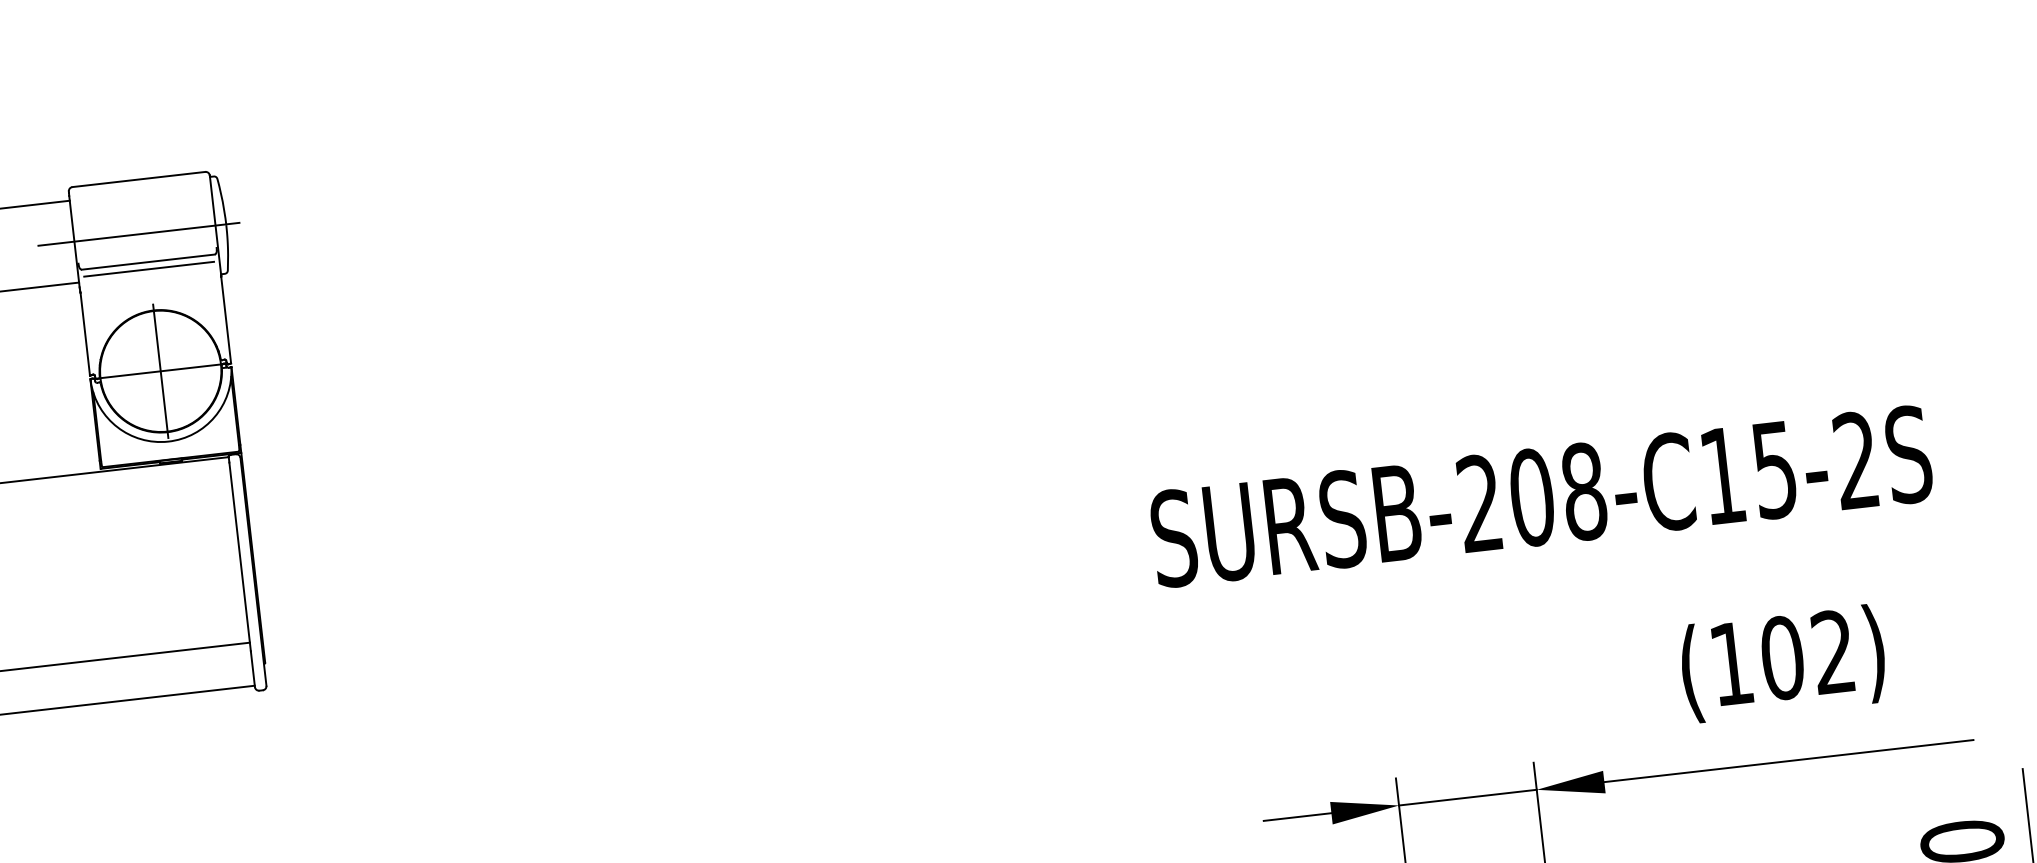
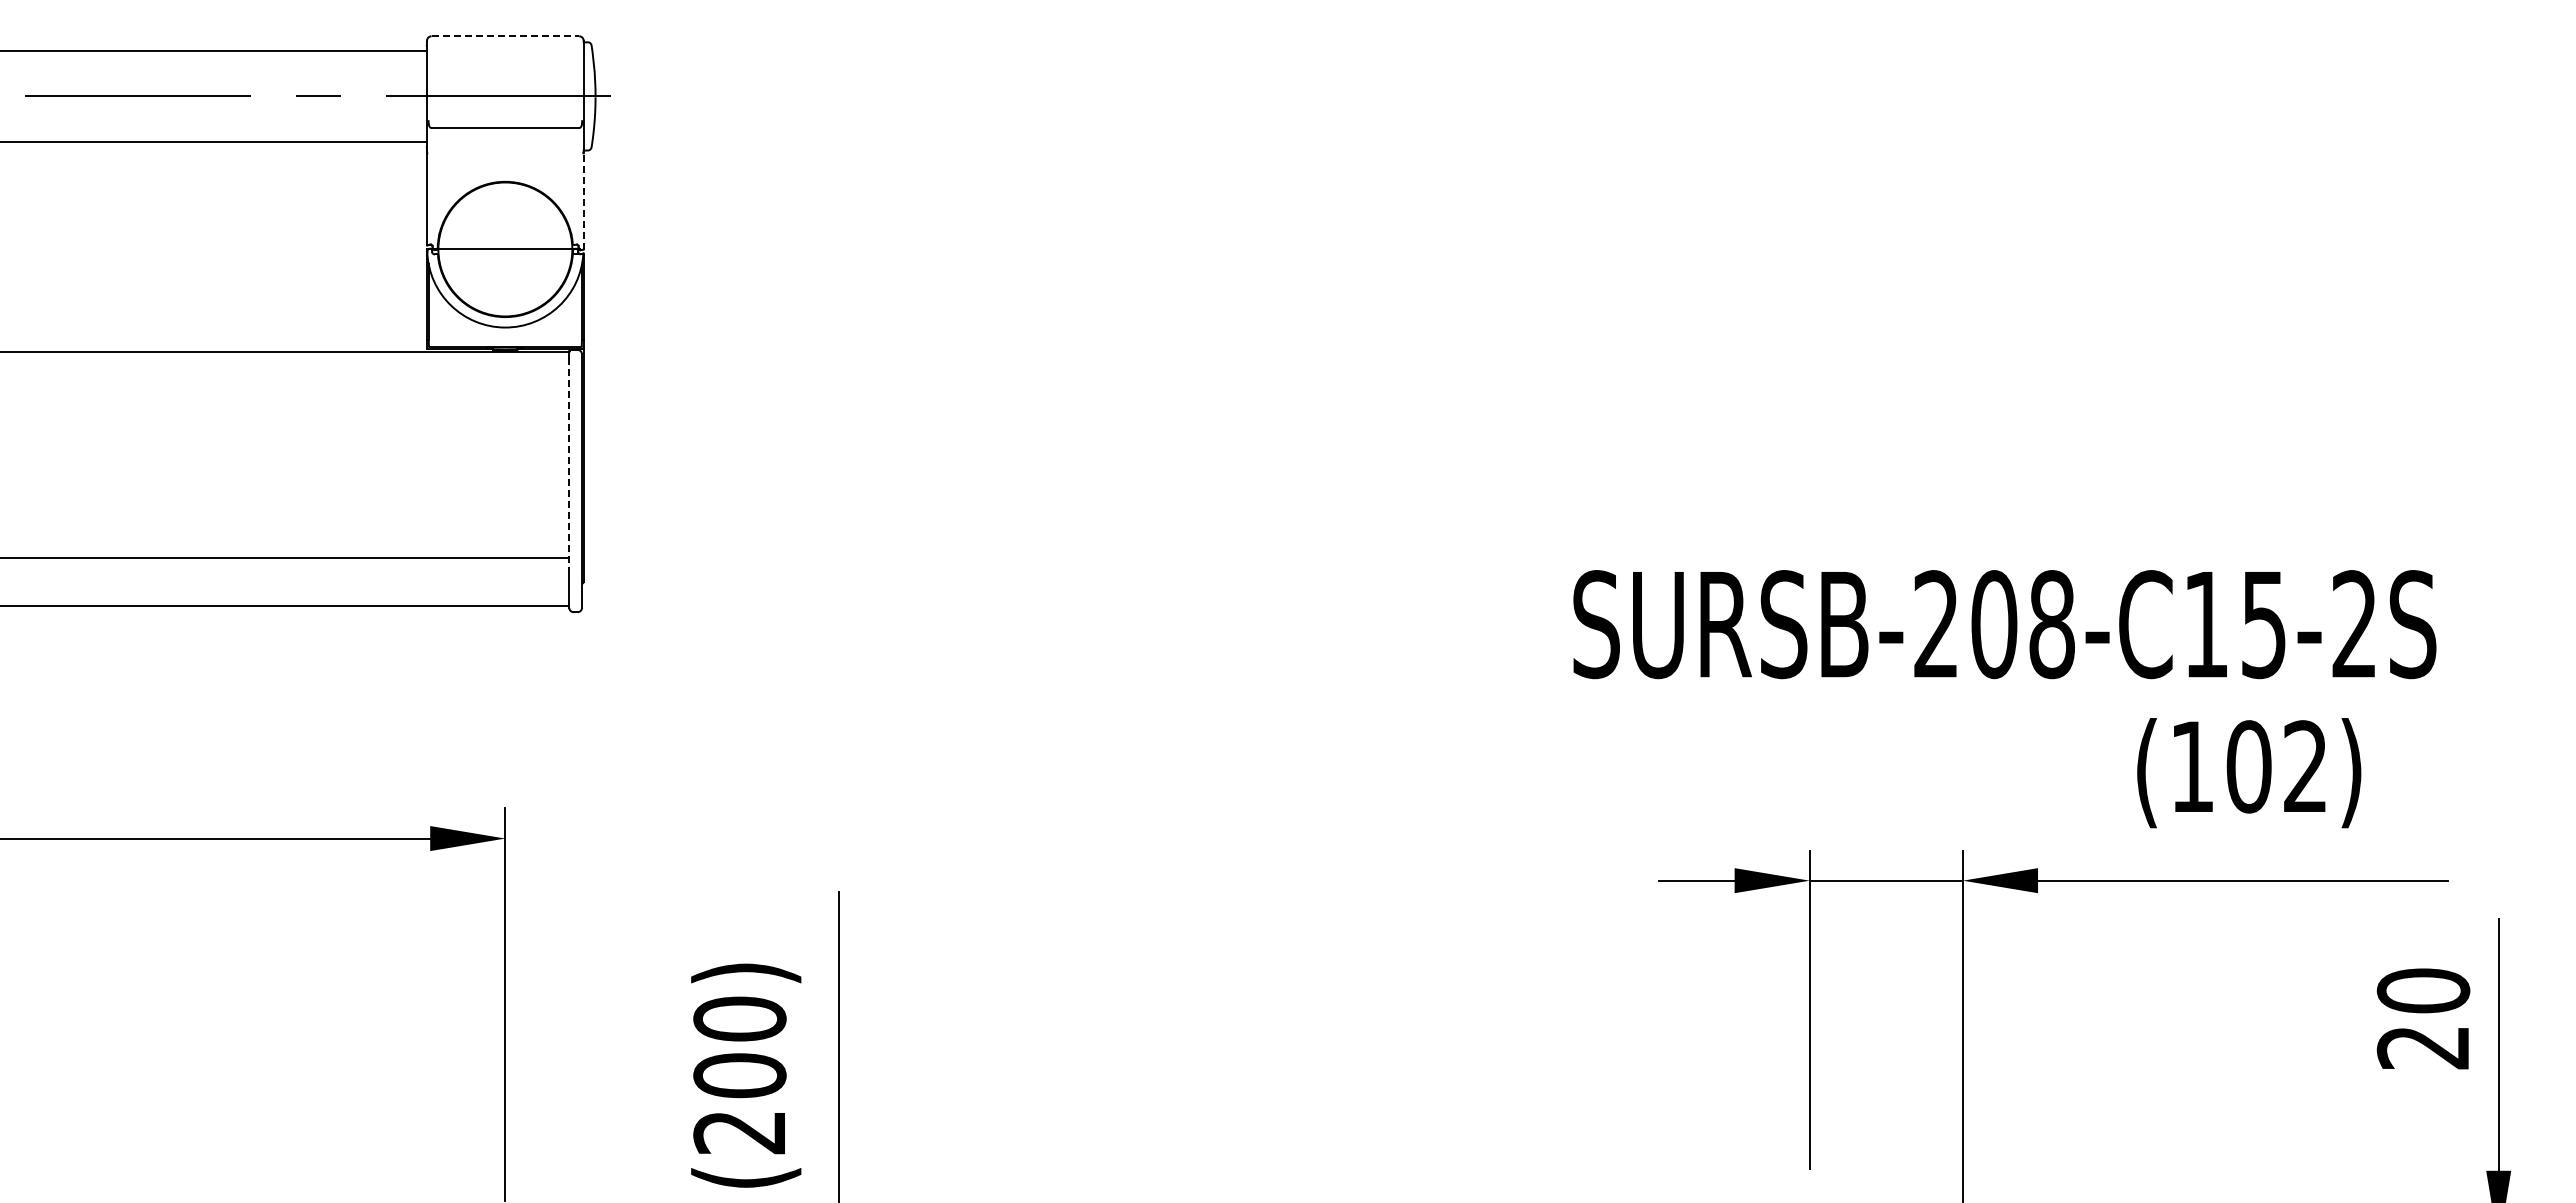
line: (139, 179) -> (505, 36), solid -> dashed
line: (149, 269) -> (505, 136), removed
line: (226, 320) -> (583, 201), solid -> dashed
line: (160, 371) -> (505, 249), removed
text: (1541, 496) -> (2004, 624), moved
line: (240, 557) -> (569, 463), solid -> dashed

